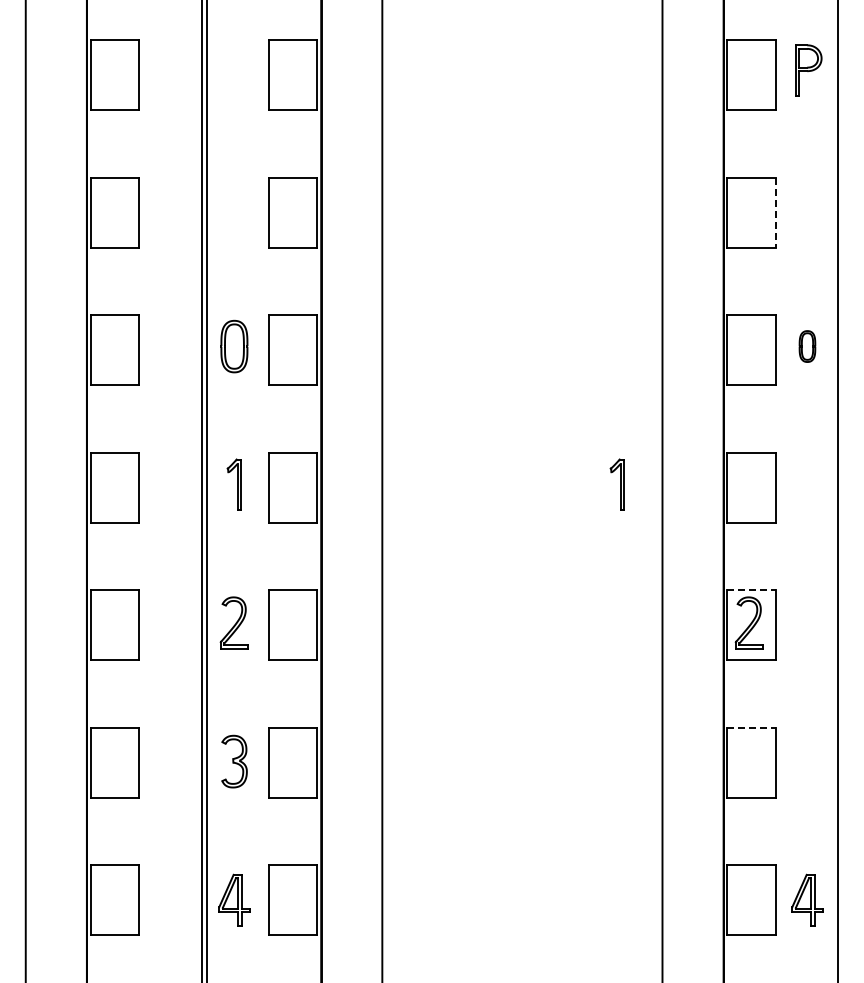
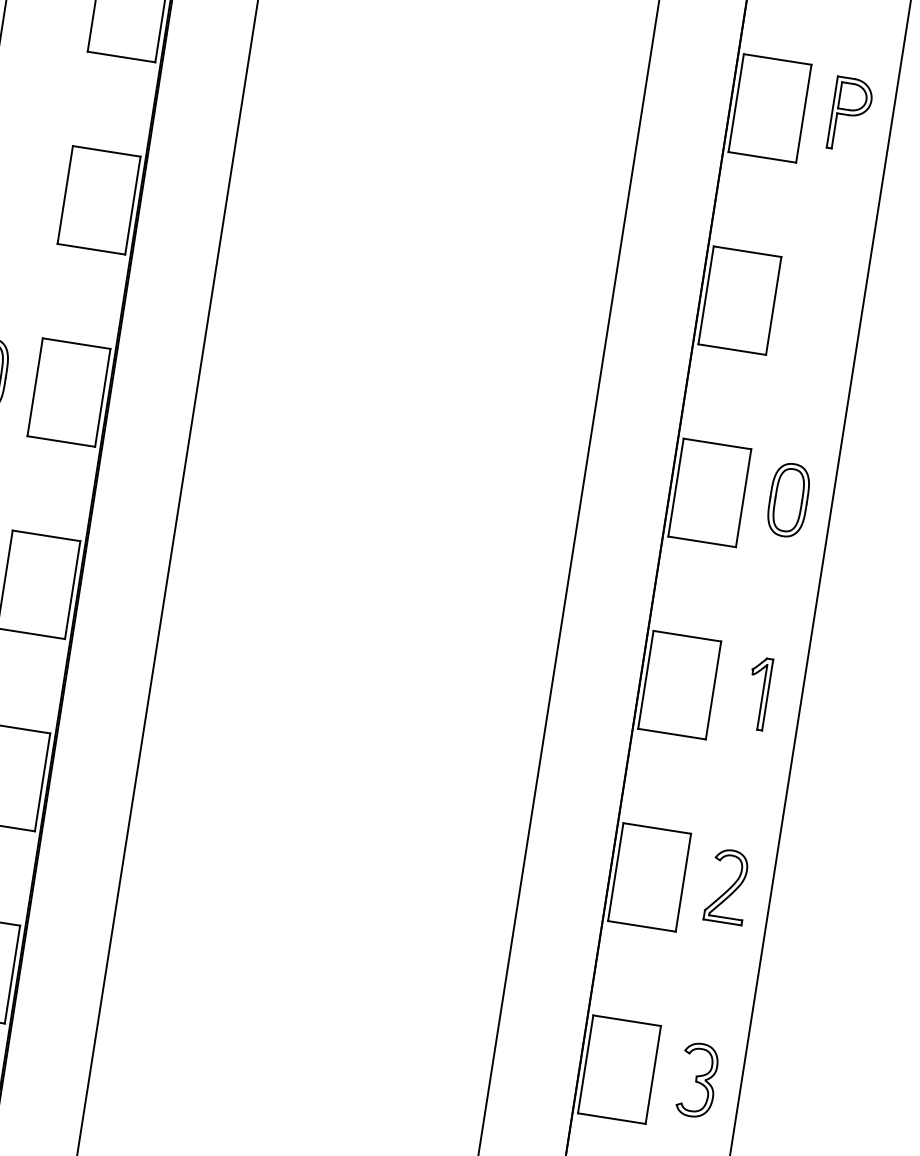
line: (775, 213) -> (773, 307), dashed -> solid
part: (807, 346) -> (788, 500), size x1.67
part: (616, 484) -> (757, 692), moved
line: (752, 590) -> (658, 829), dashed -> solid
part: (748, 622) -> (726, 885), moved
line: (752, 727) -> (628, 1020), dashed -> solid
part: (807, 761) -> (697, 1080), added

